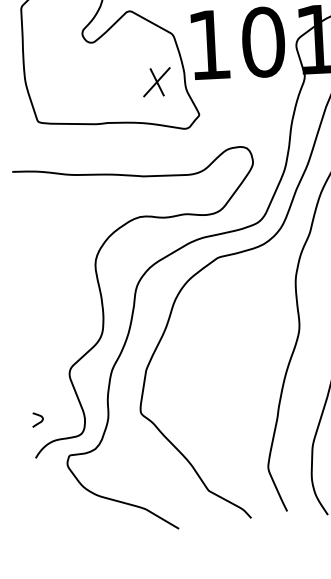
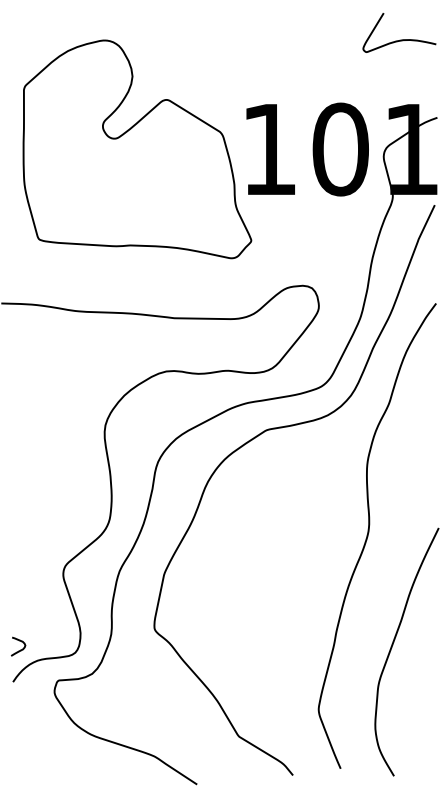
part: (156, 81) -> (197, 194), removed
curve: (39, 421) -> (20, 649), moved

